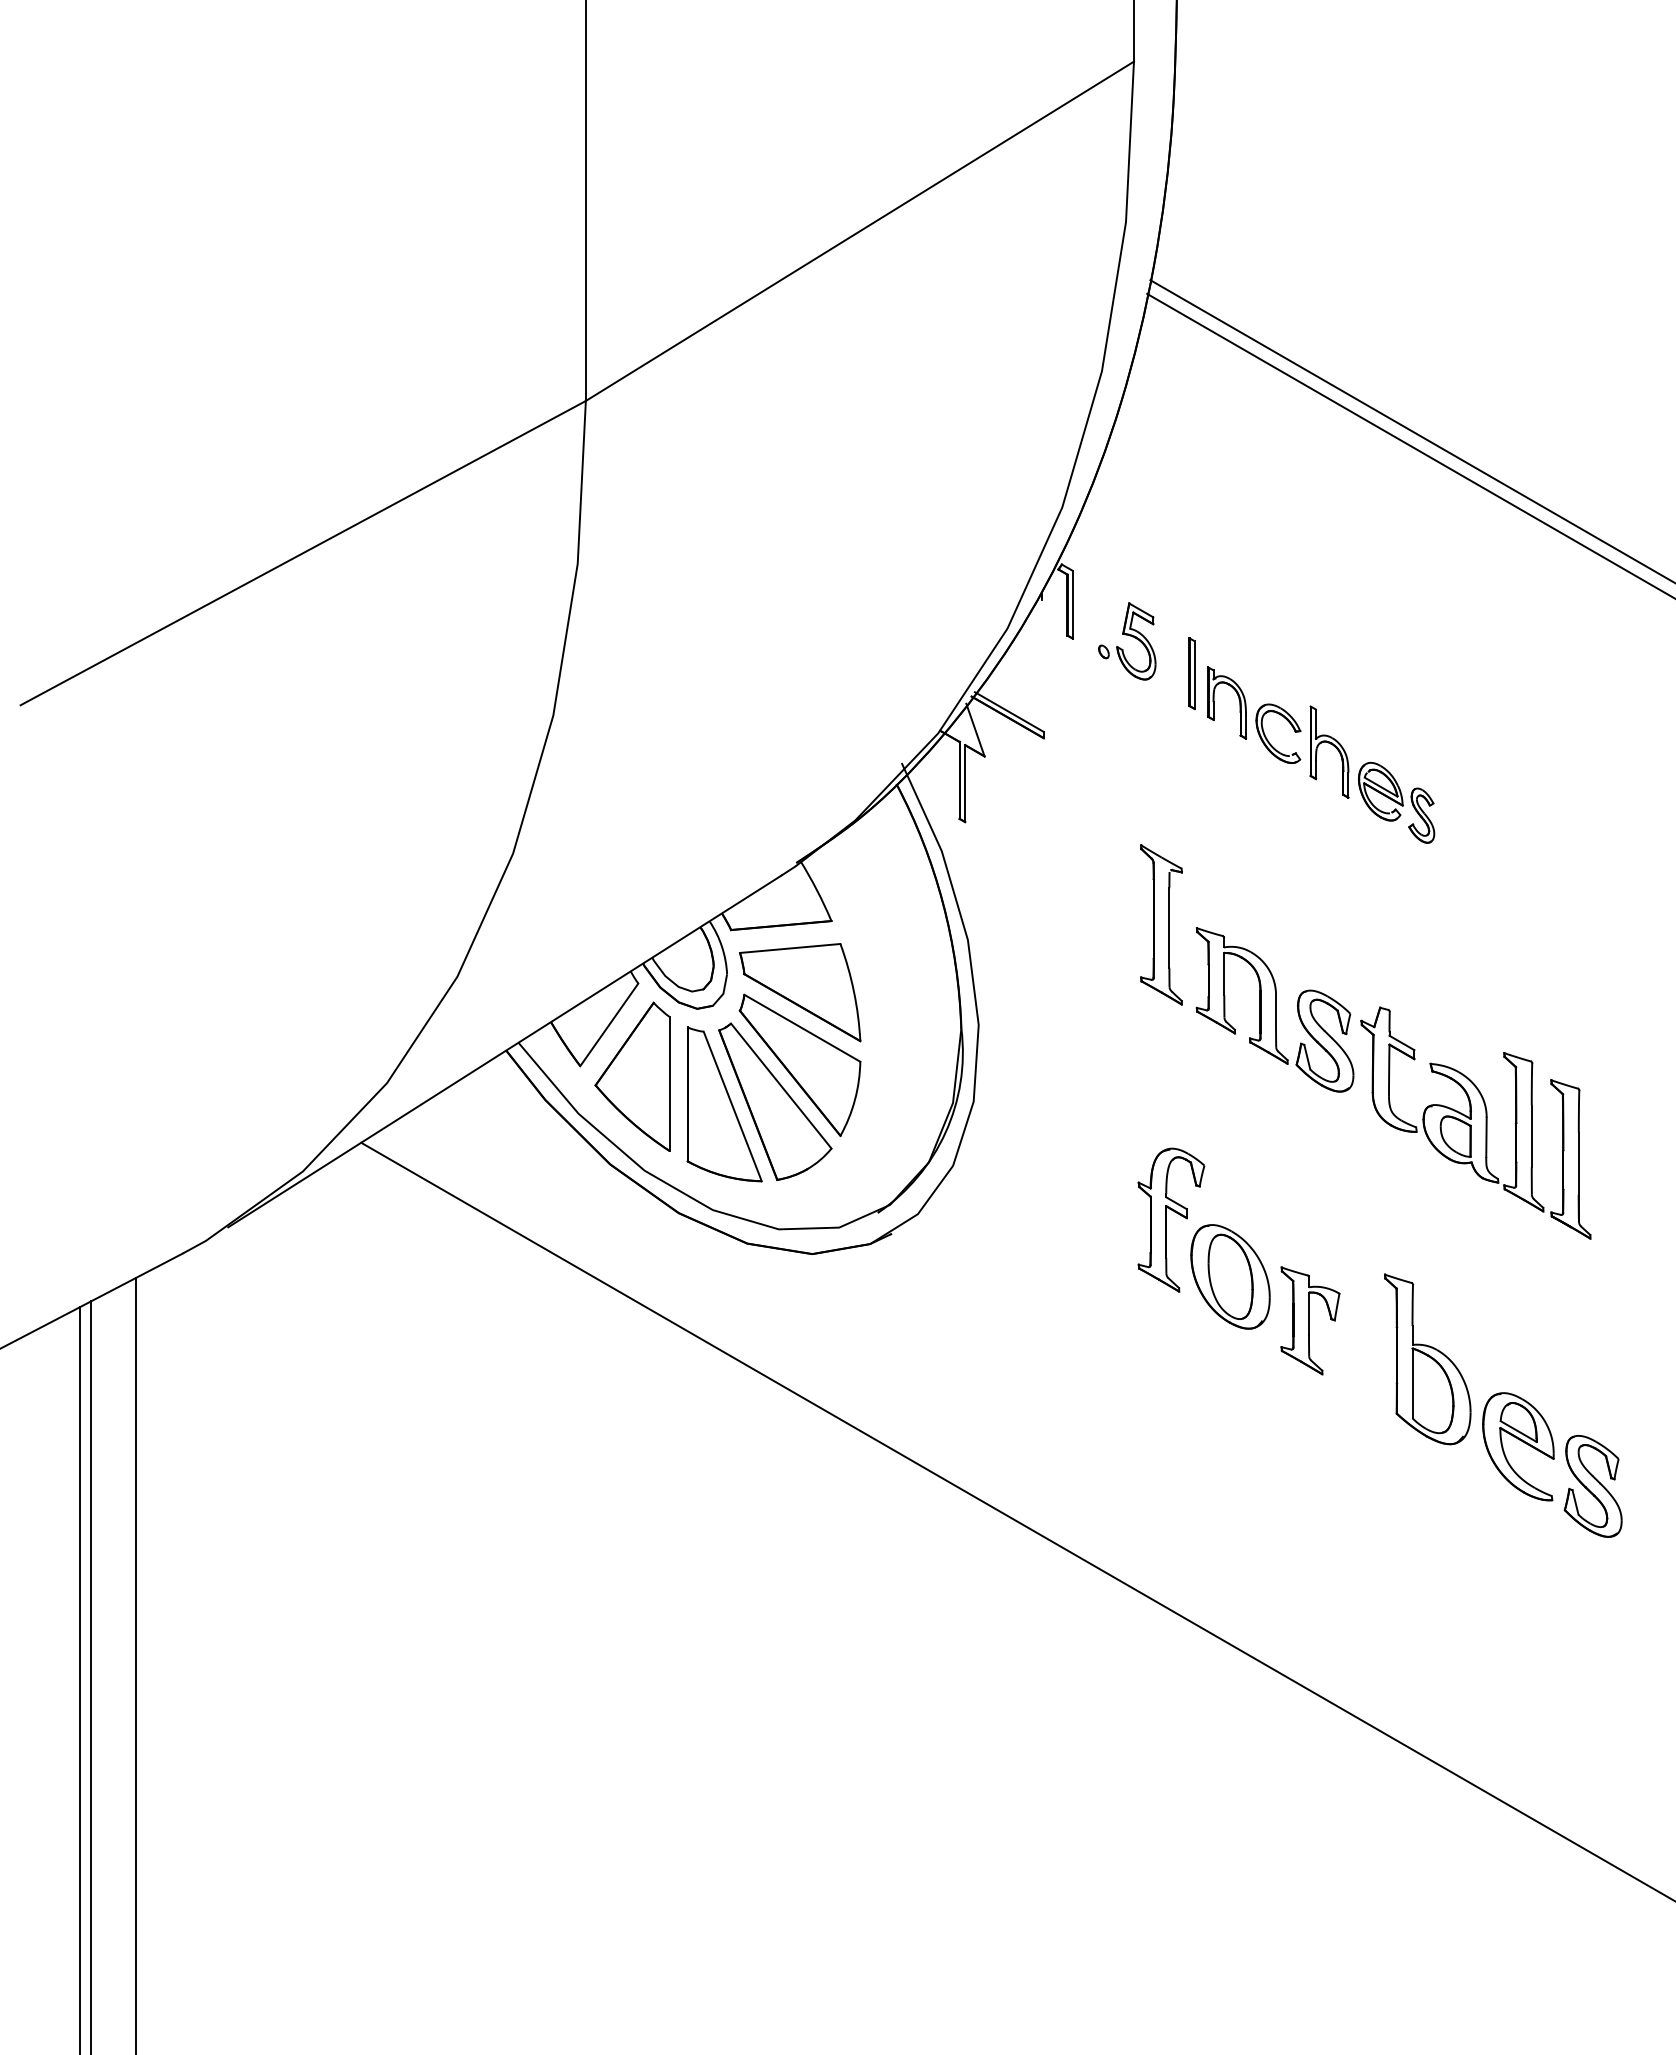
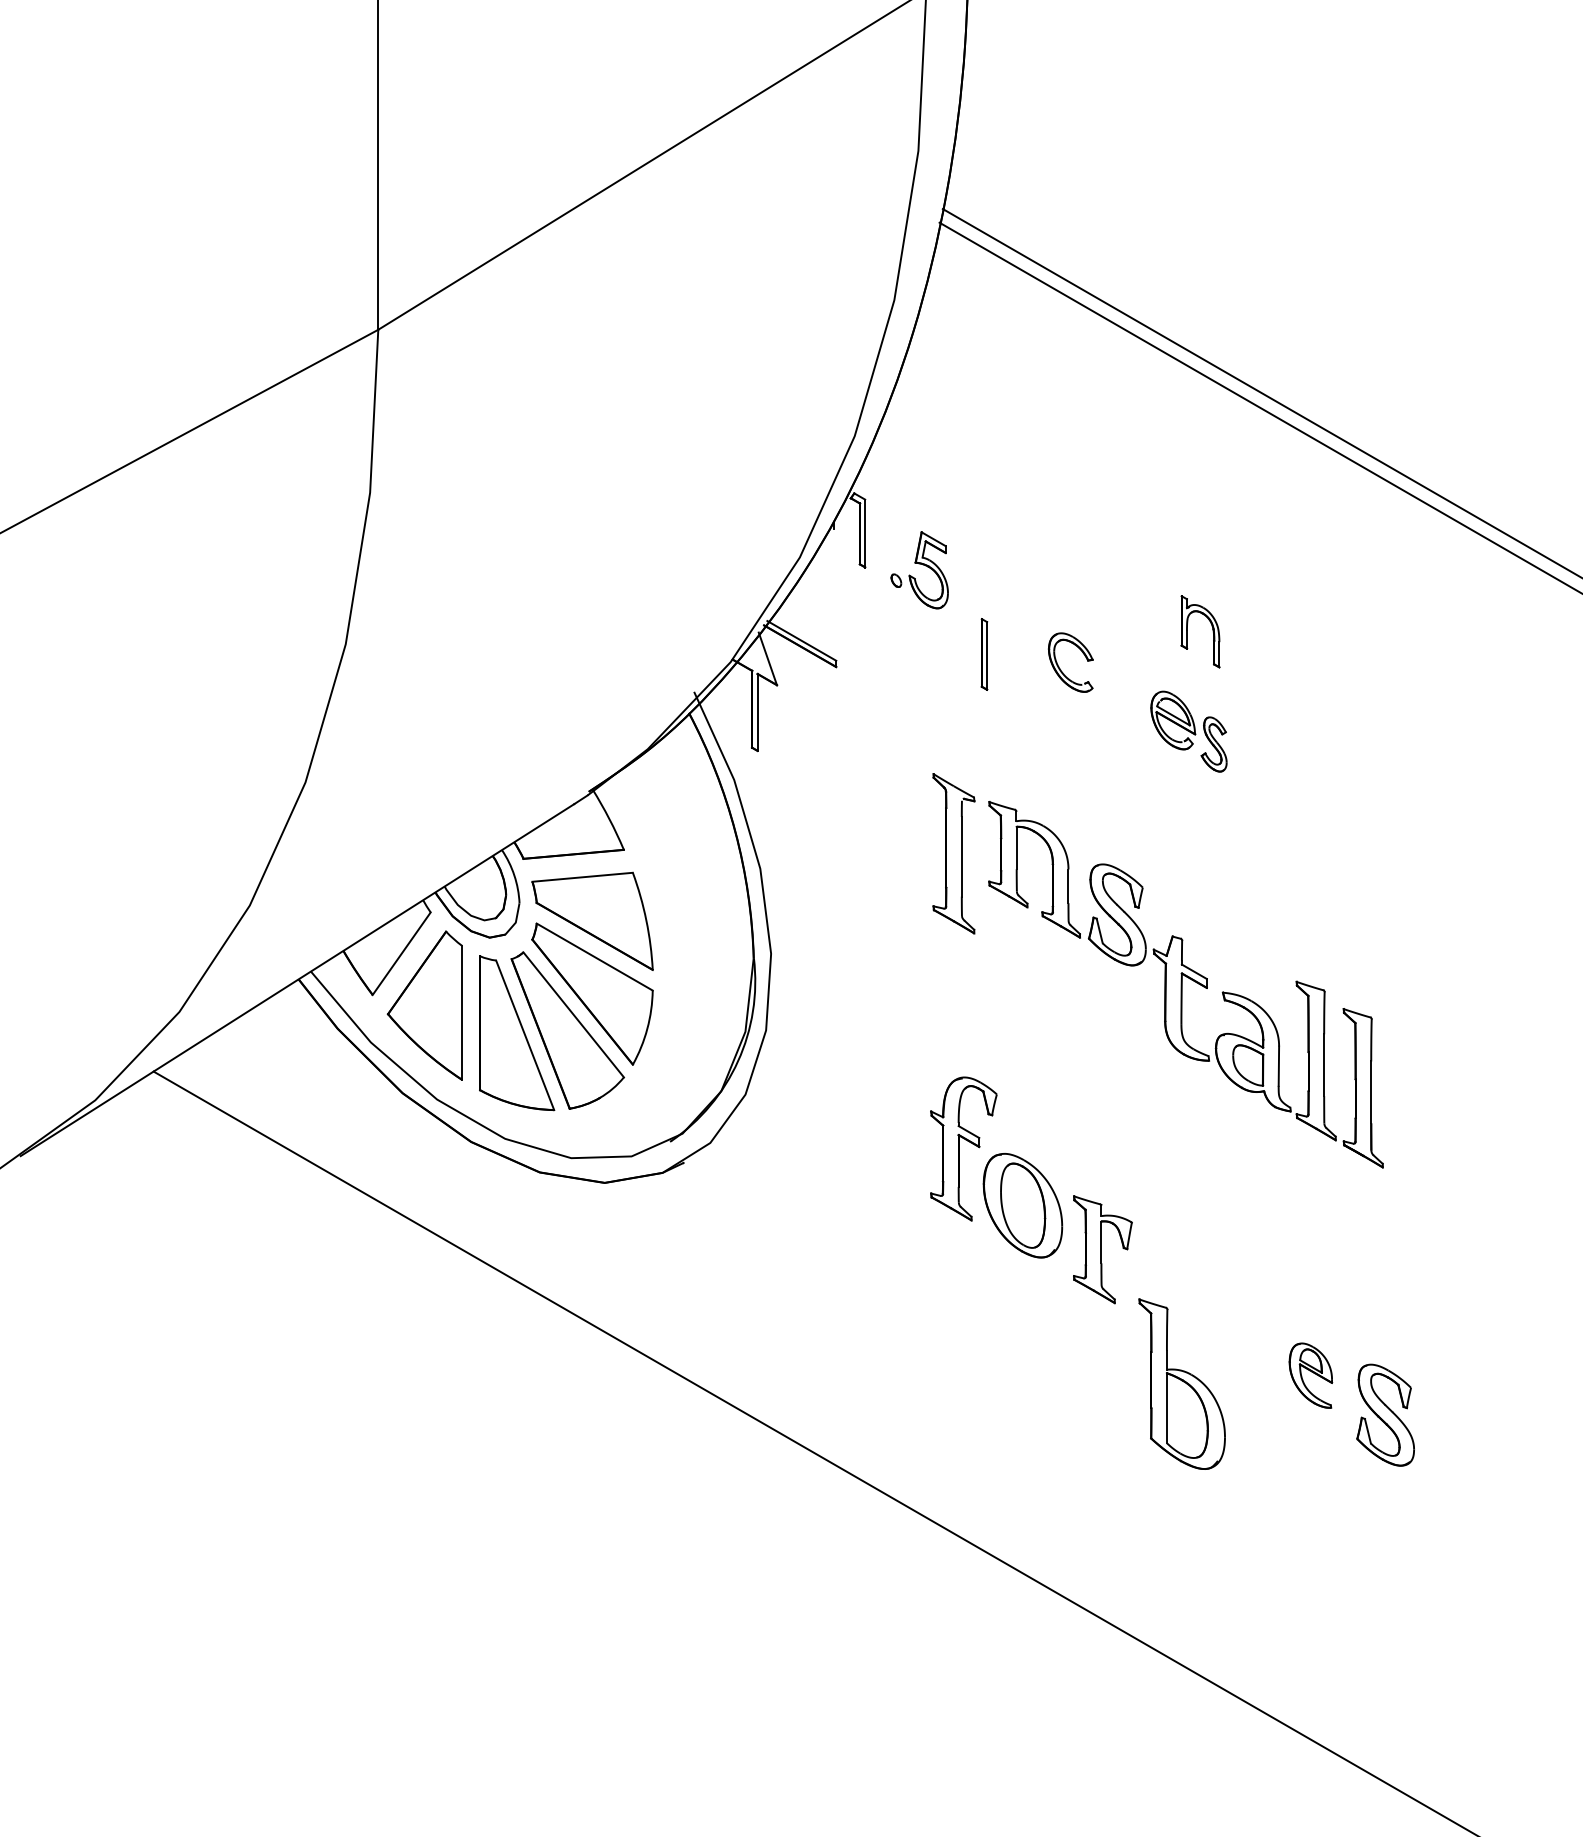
part: (1191, 673) -> (983, 654), moved
part: (1238, 699) -> (1211, 628), moved
part: (1333, 746) -> (1125, 675), removed
part: (1274, 1009) -> (1066, 883), moved
part: (1427, 1359) -> (1181, 1384), moved
part: (1518, 1446) -> (1310, 1375), size x0.6

